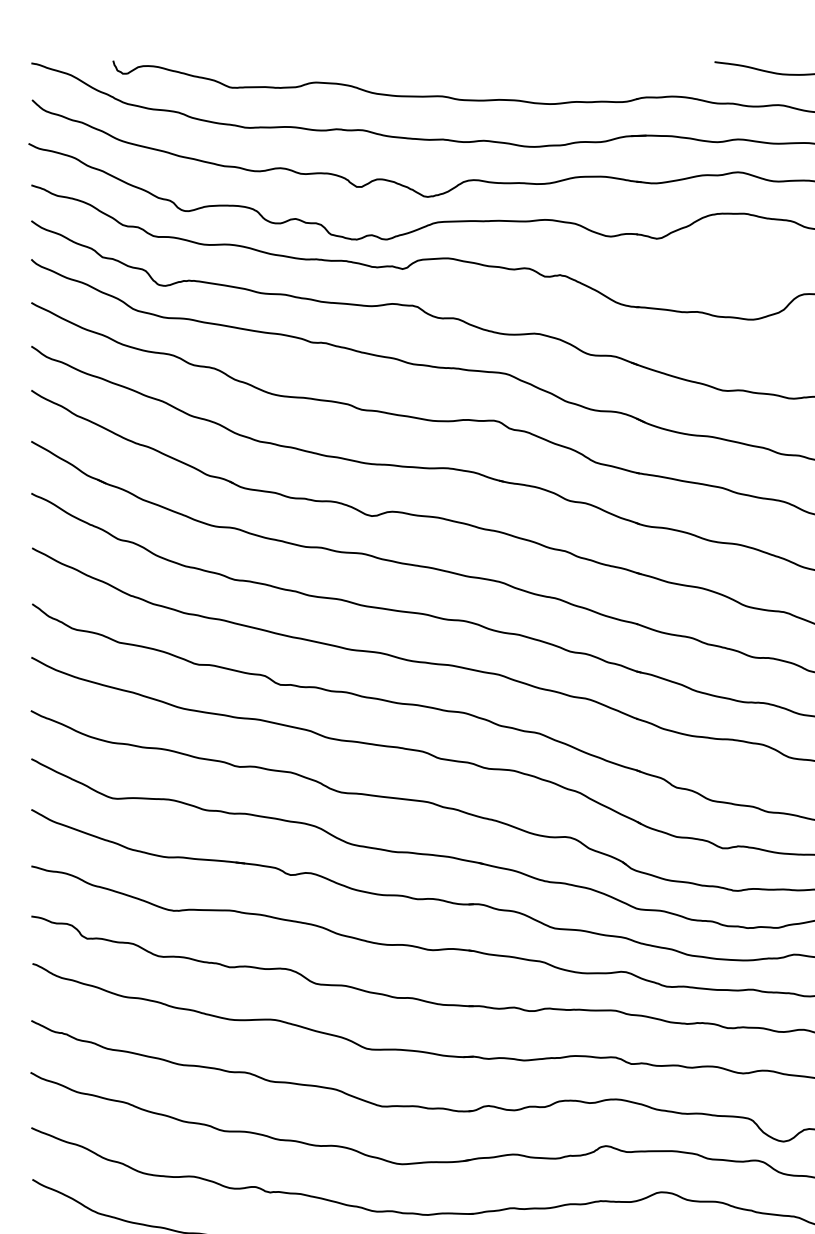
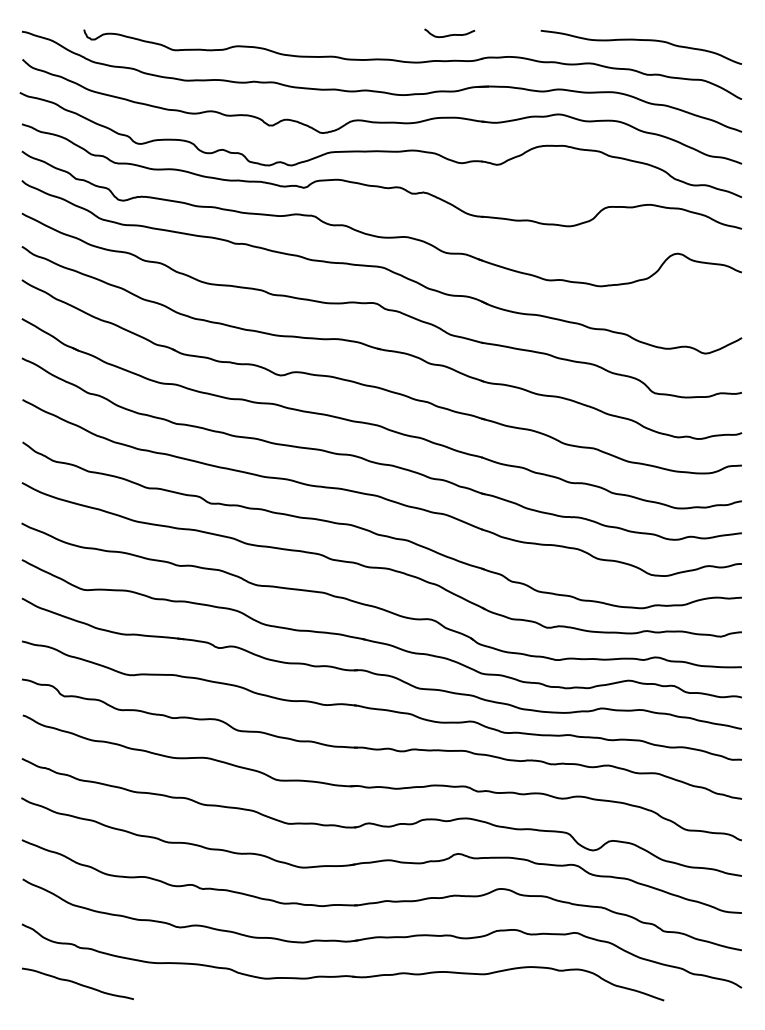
curve: (594, 67) -> (449, 34), added

